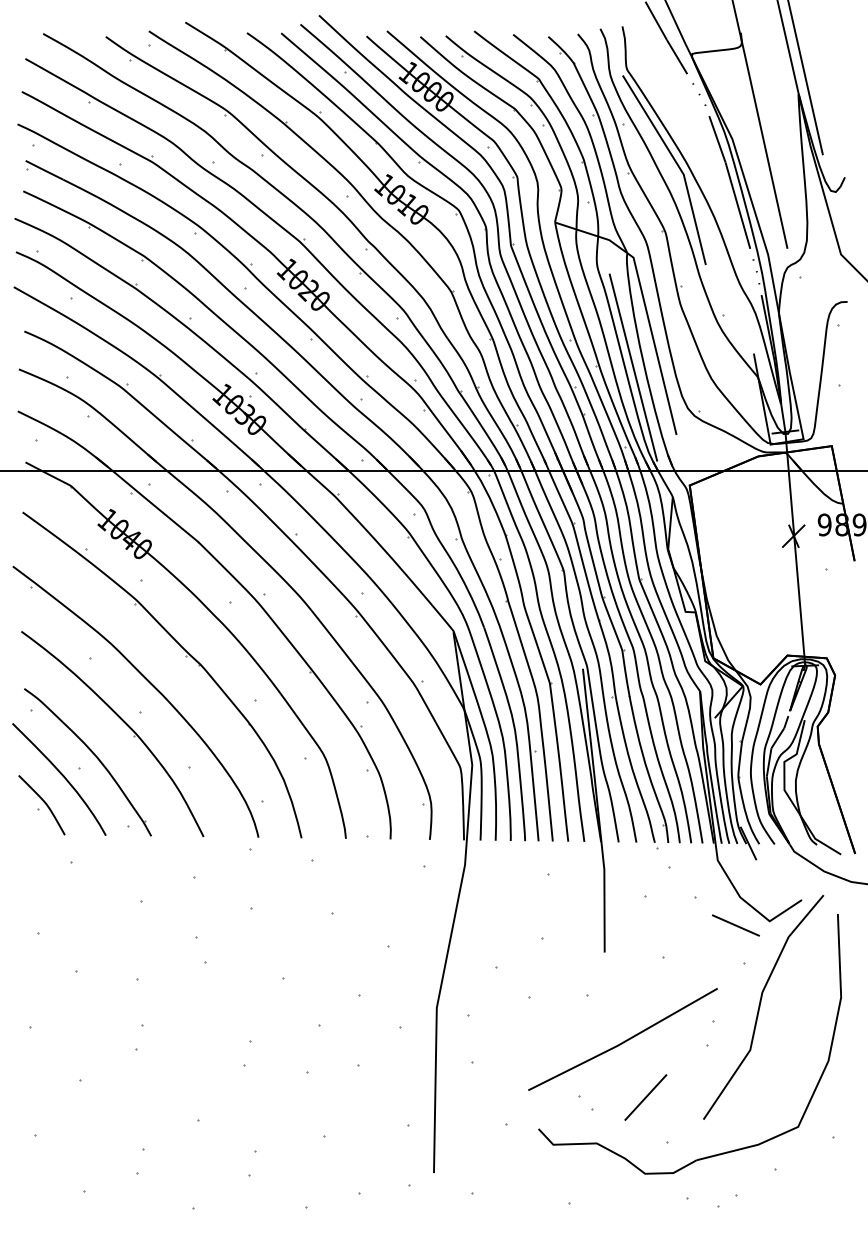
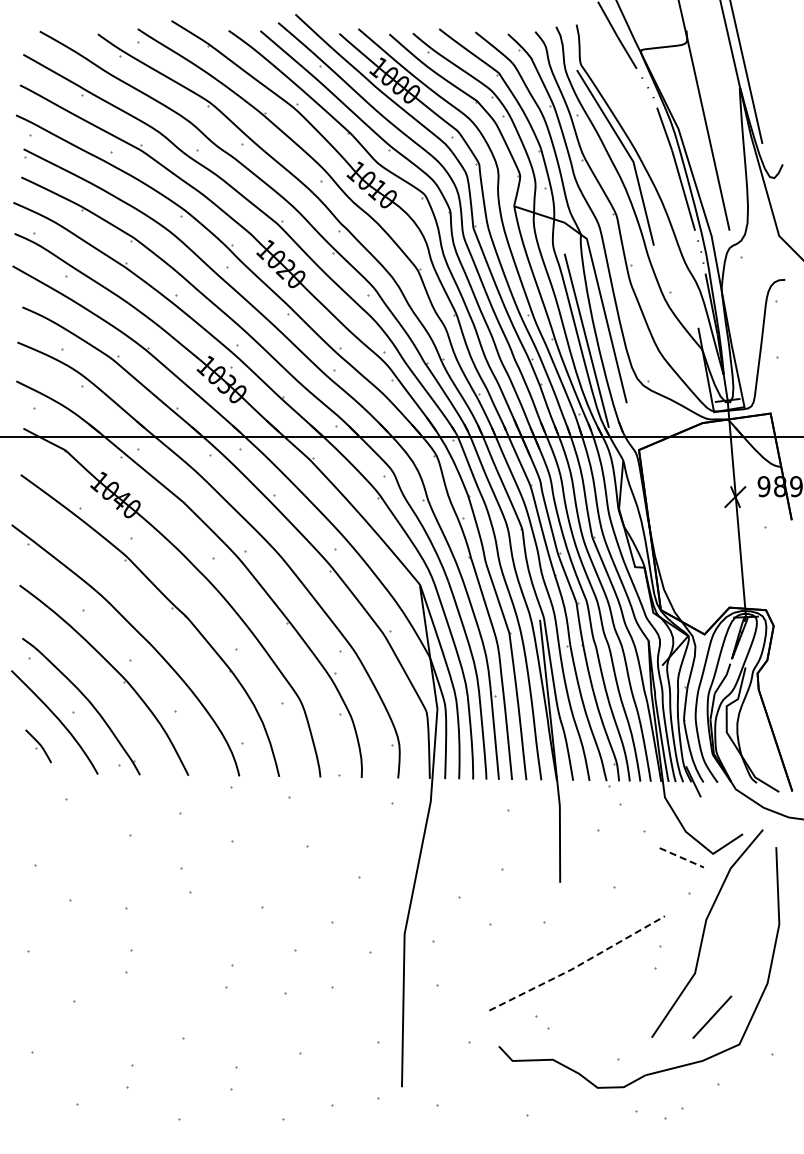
part: (41, 805) -> (38, 746), size x0.6
line: (736, 926) -> (682, 858), solid -> dashed
line: (624, 1041) -> (578, 965), solid -> dashed
line: (646, 1096) -> (712, 1016), moved

